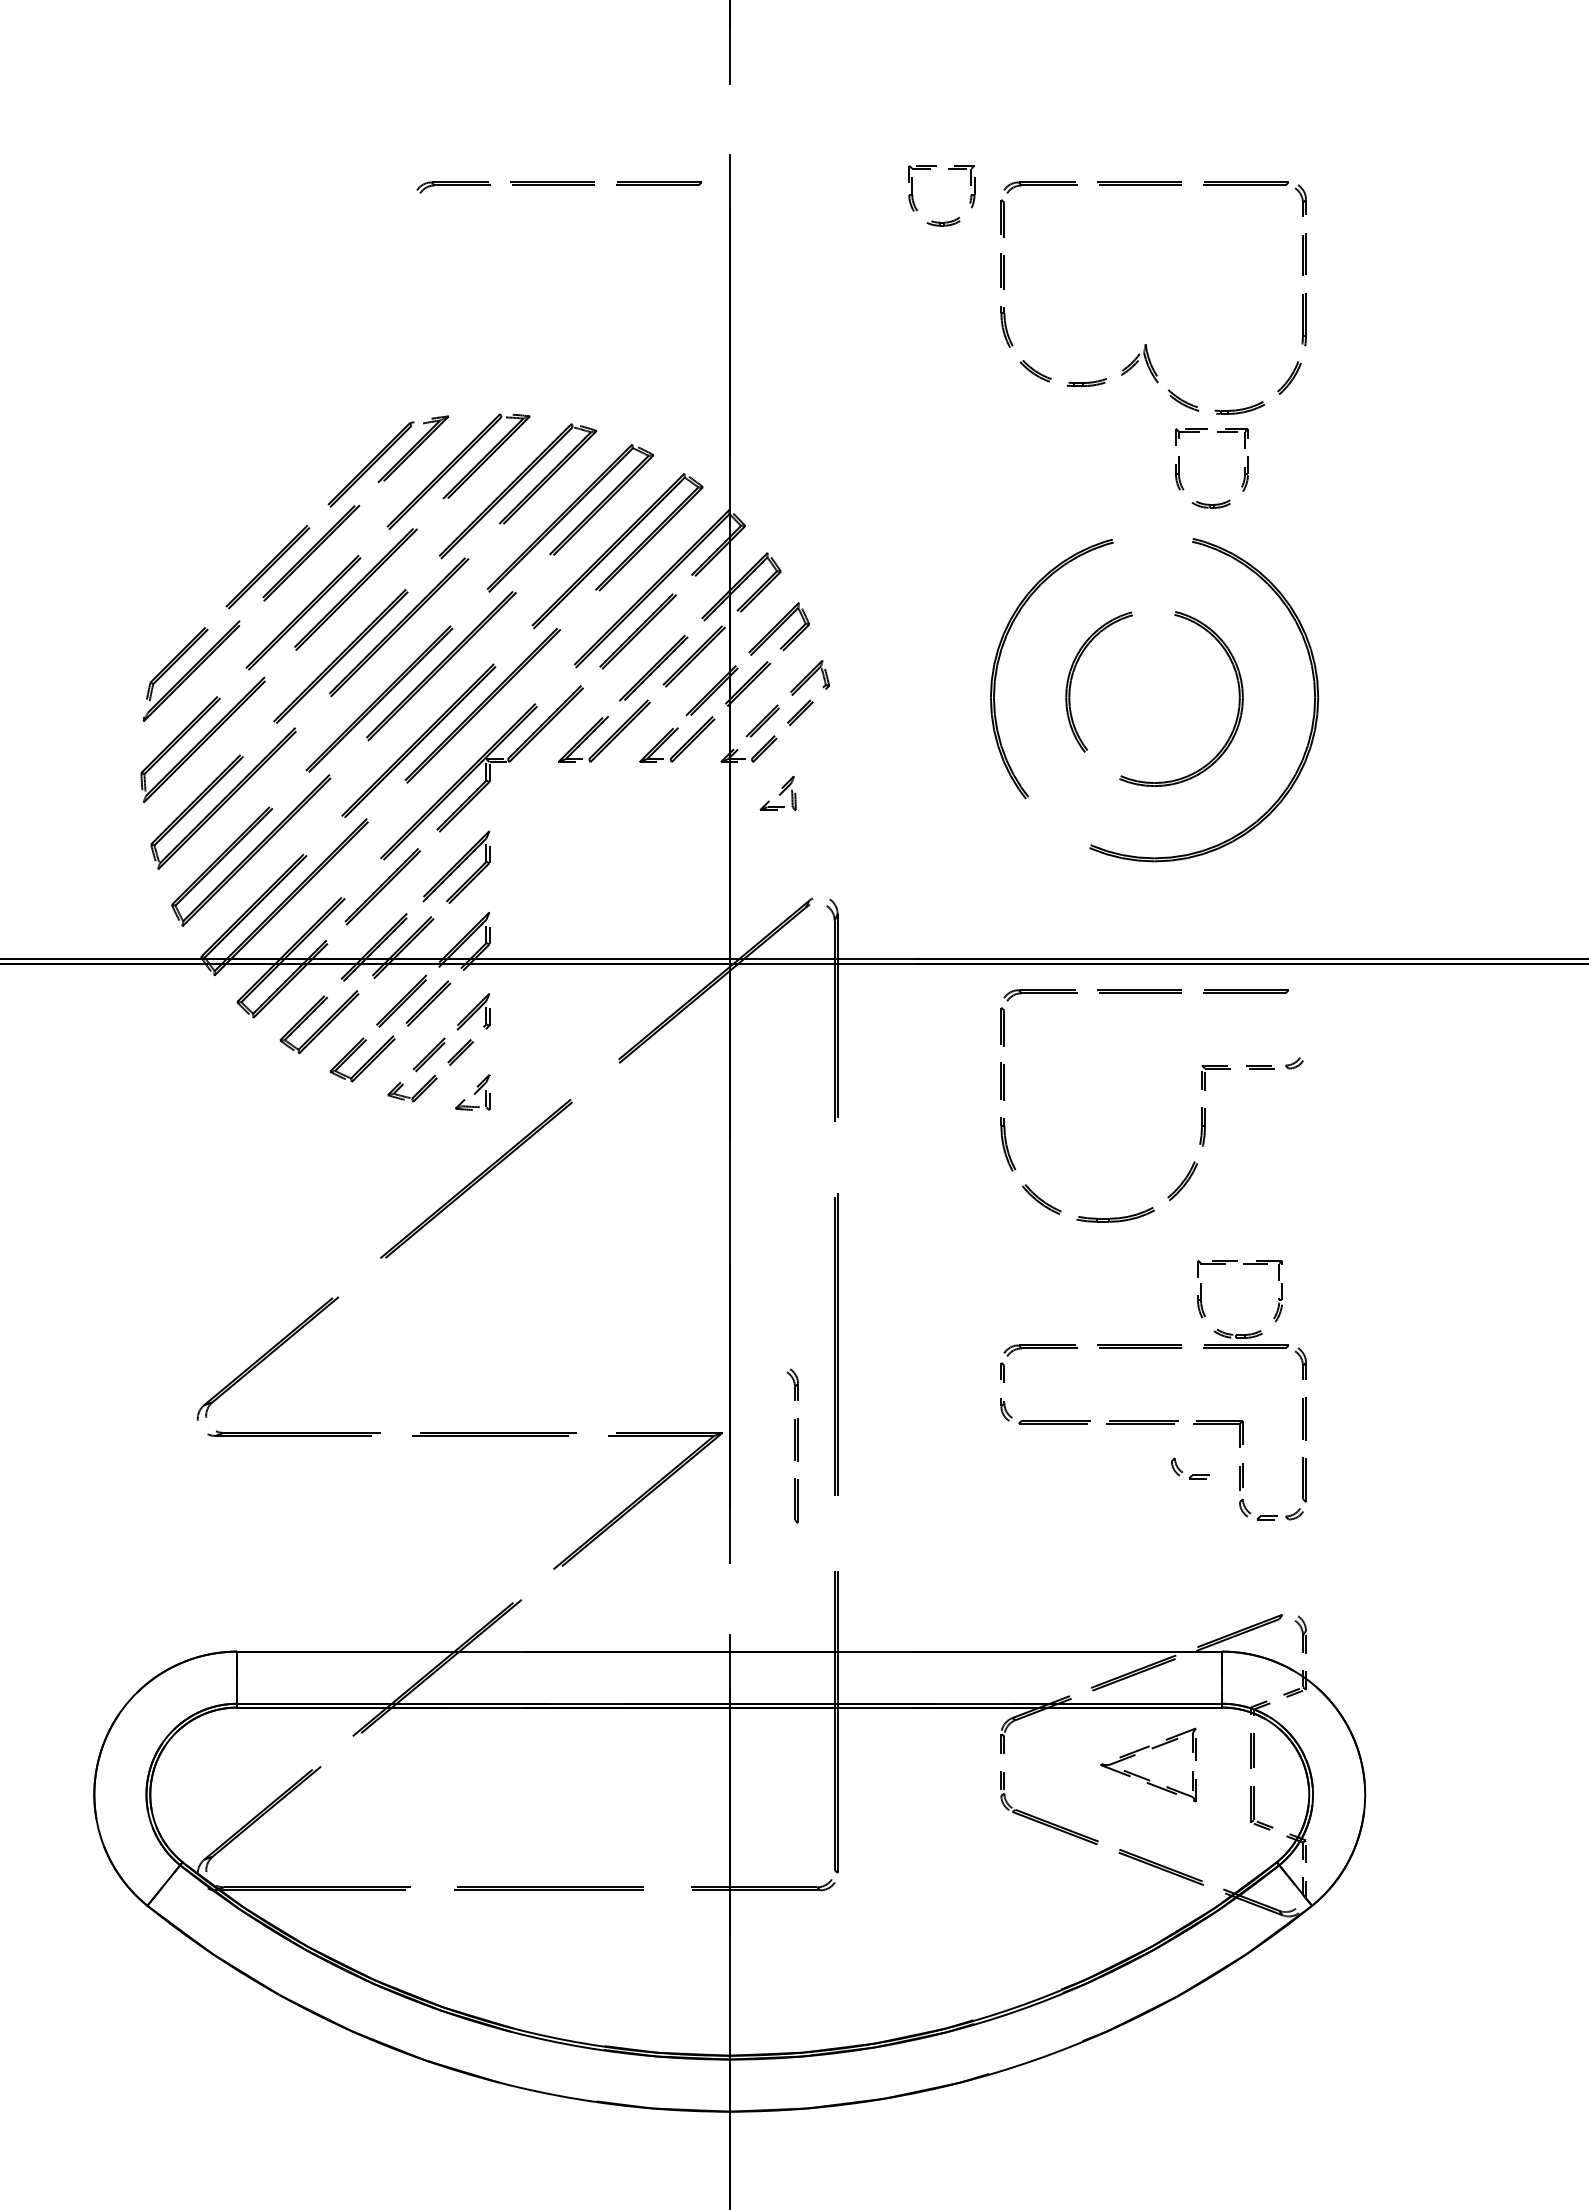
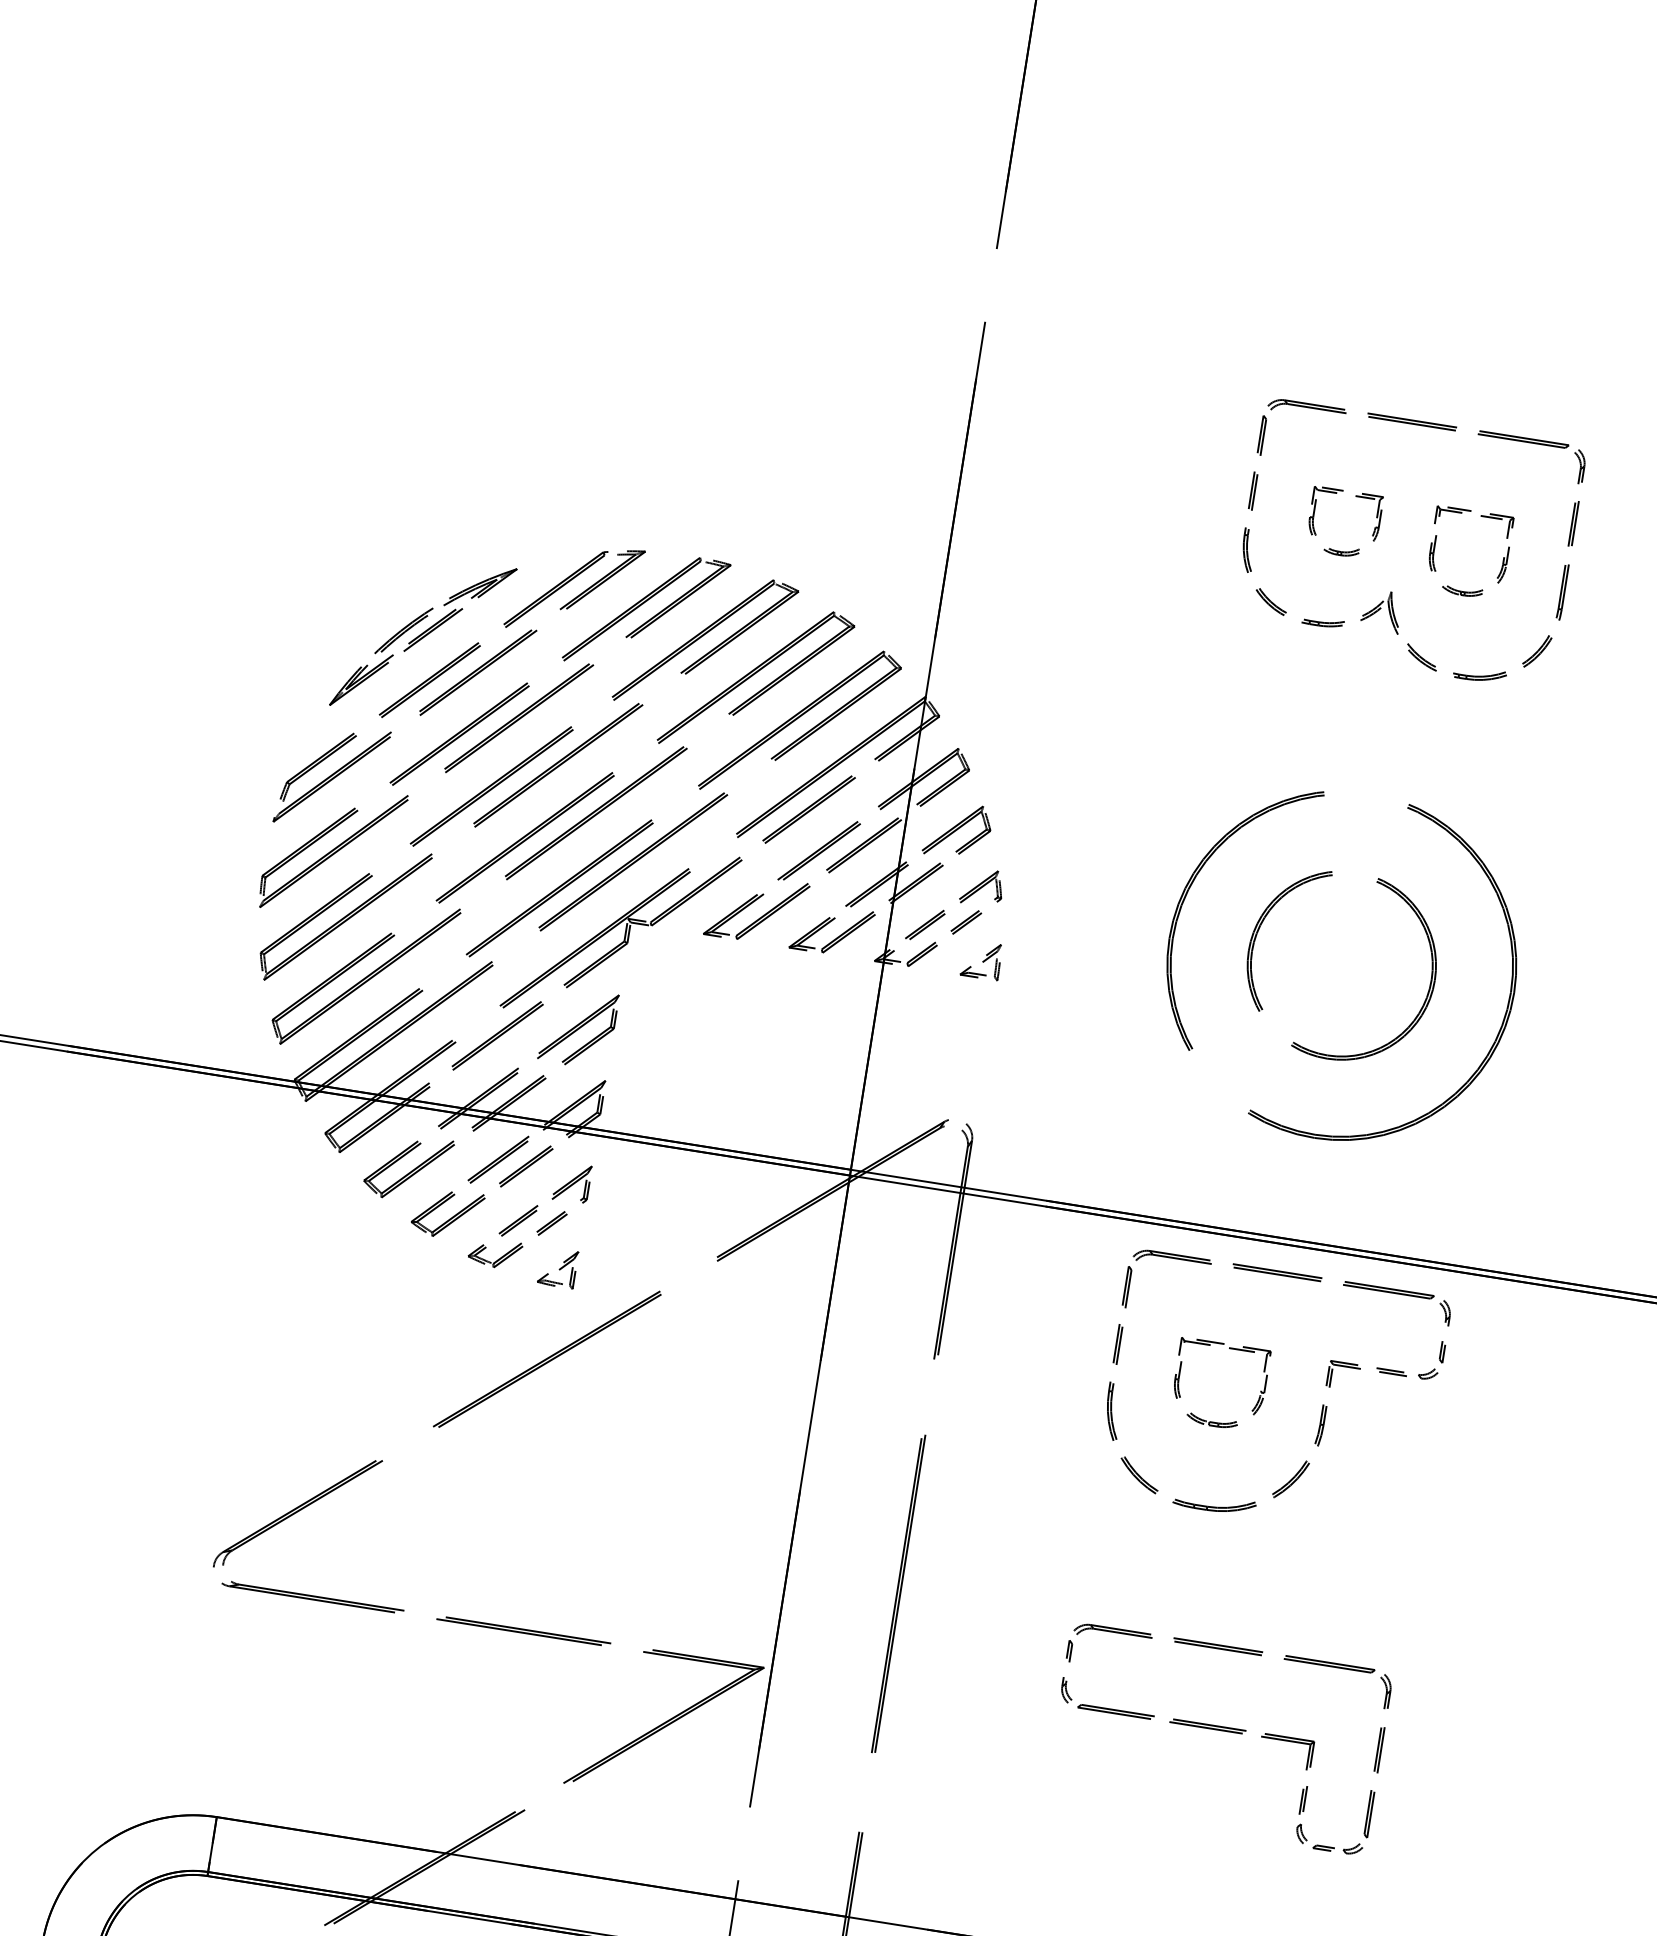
part: (558, 187) -> (799, 328), removed
part: (939, 221) -> (1337, 550), moved
part: (1179, 468) -> (1434, 548), moved
part: (255, 527) -> (423, 636), added
part: (777, 792) -> (981, 958), moved
part: (1305, 1015) -> (1447, 1325), added
part: (1232, 1333) -> (1206, 1419), moved
part: (792, 1445) -> (835, 1692), removed
part: (1192, 1474) -> (1252, 1789), removed

